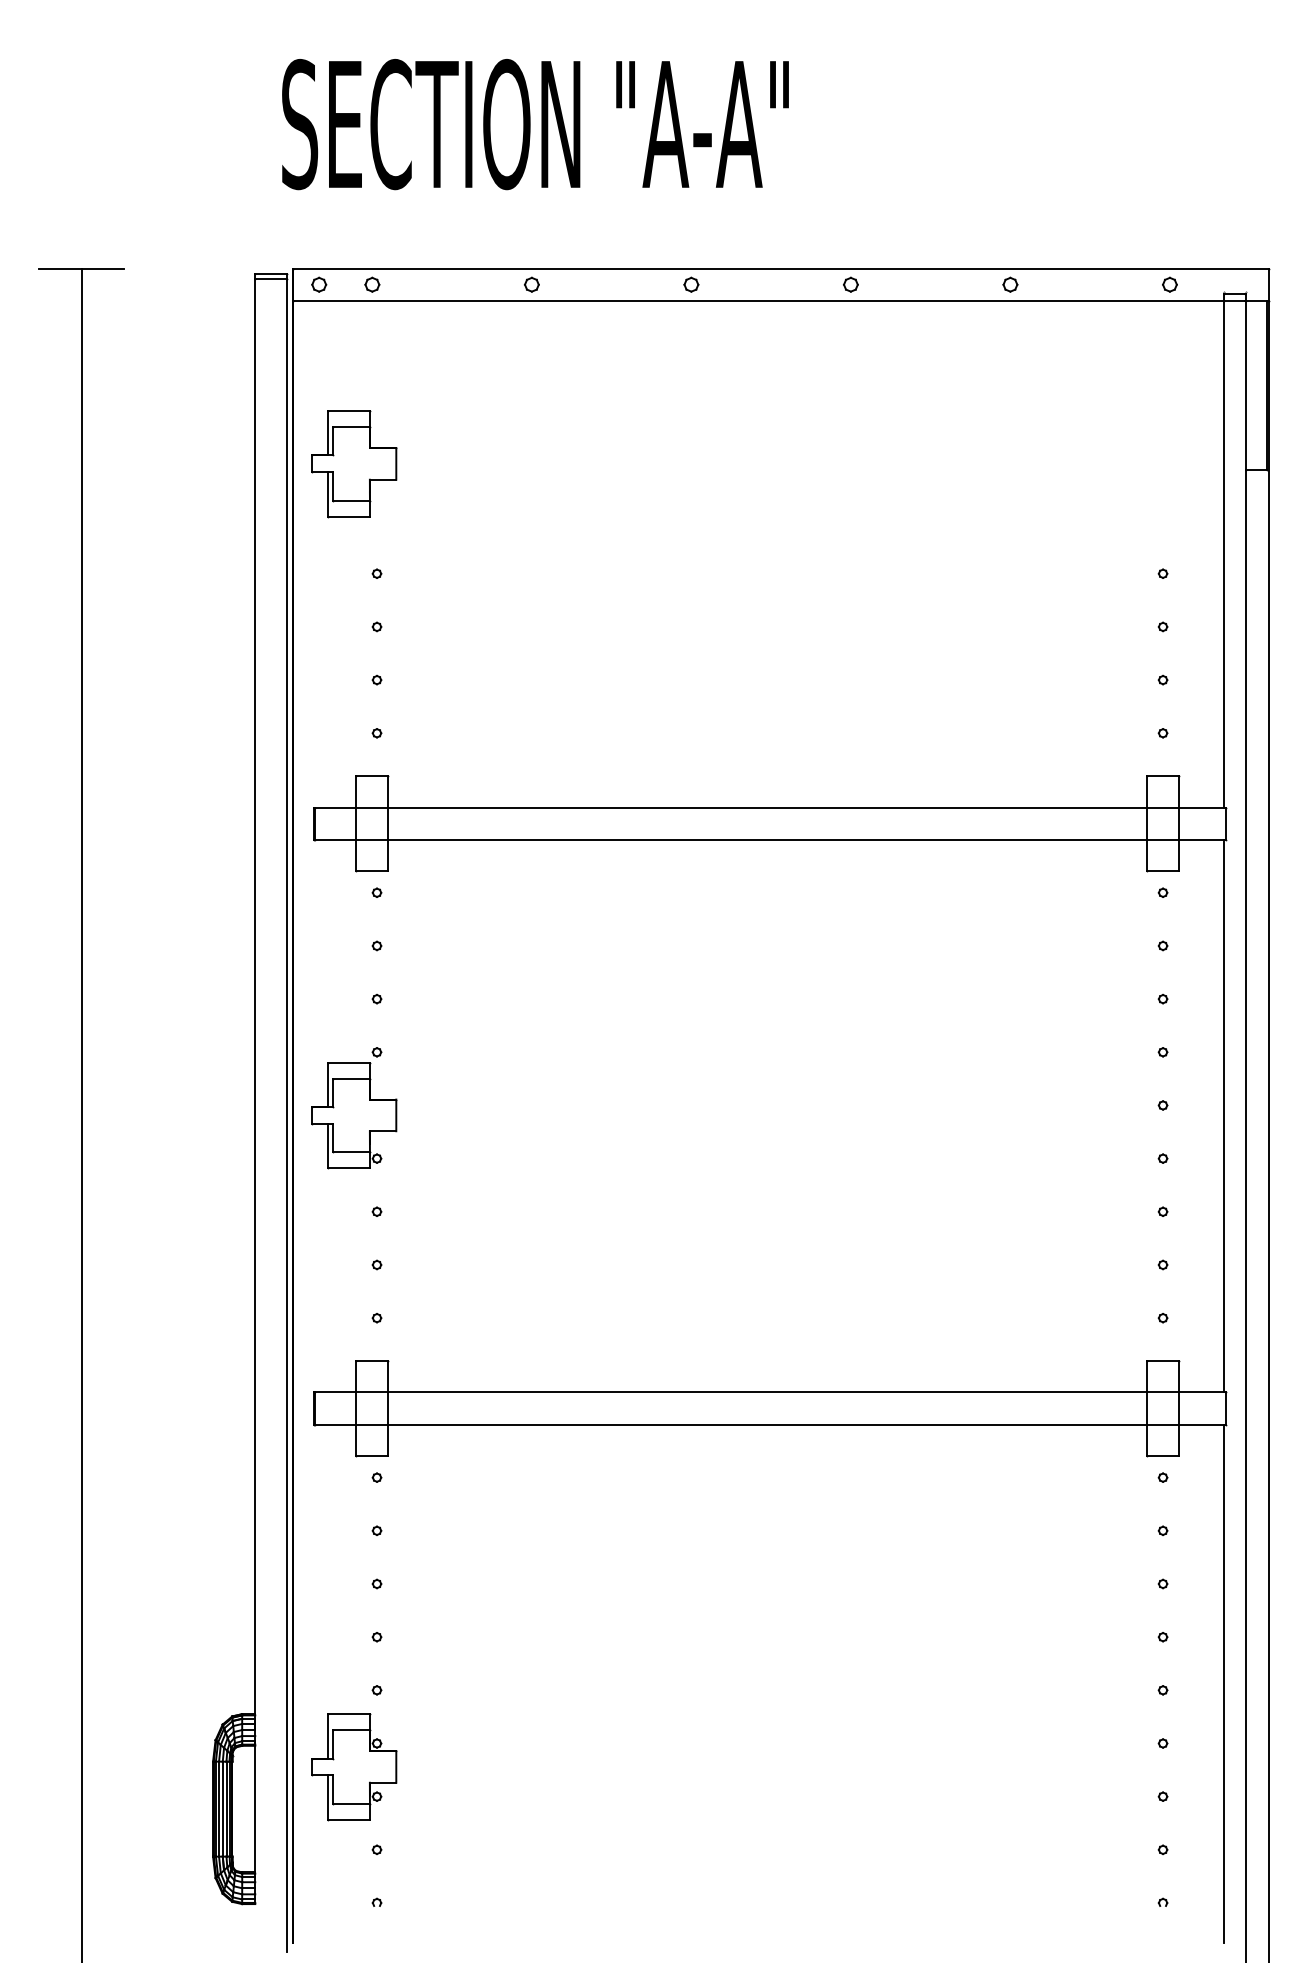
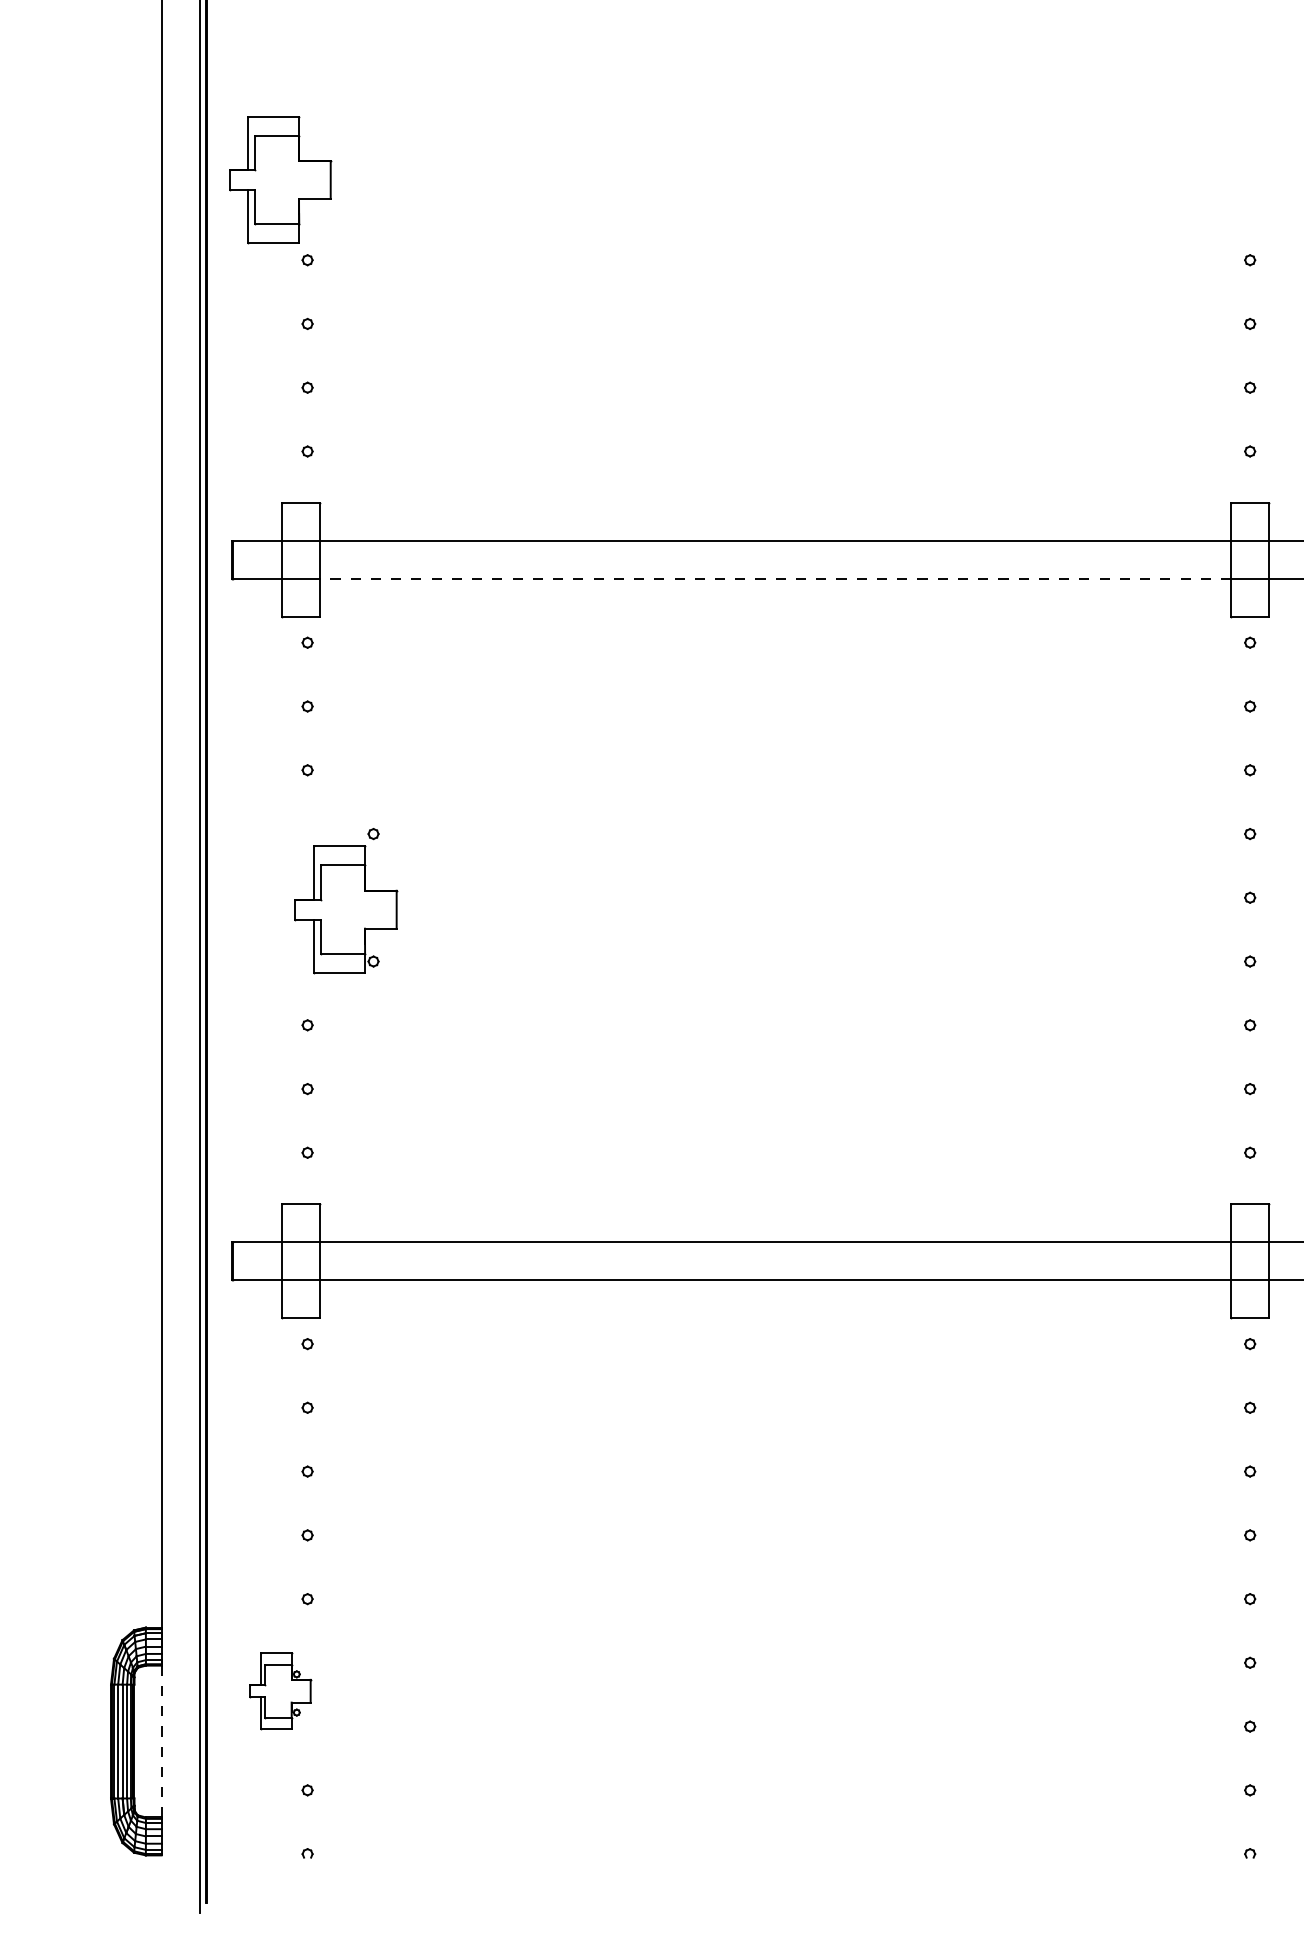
part: (354, 464) -> (280, 180), moved
line: (767, 839) -> (775, 578), solid -> dashed
part: (354, 1108) -> (346, 901), moved
part: (354, 1767) -> (280, 1691), size x0.6
line: (255, 1808) -> (161, 1740), solid -> dashed

